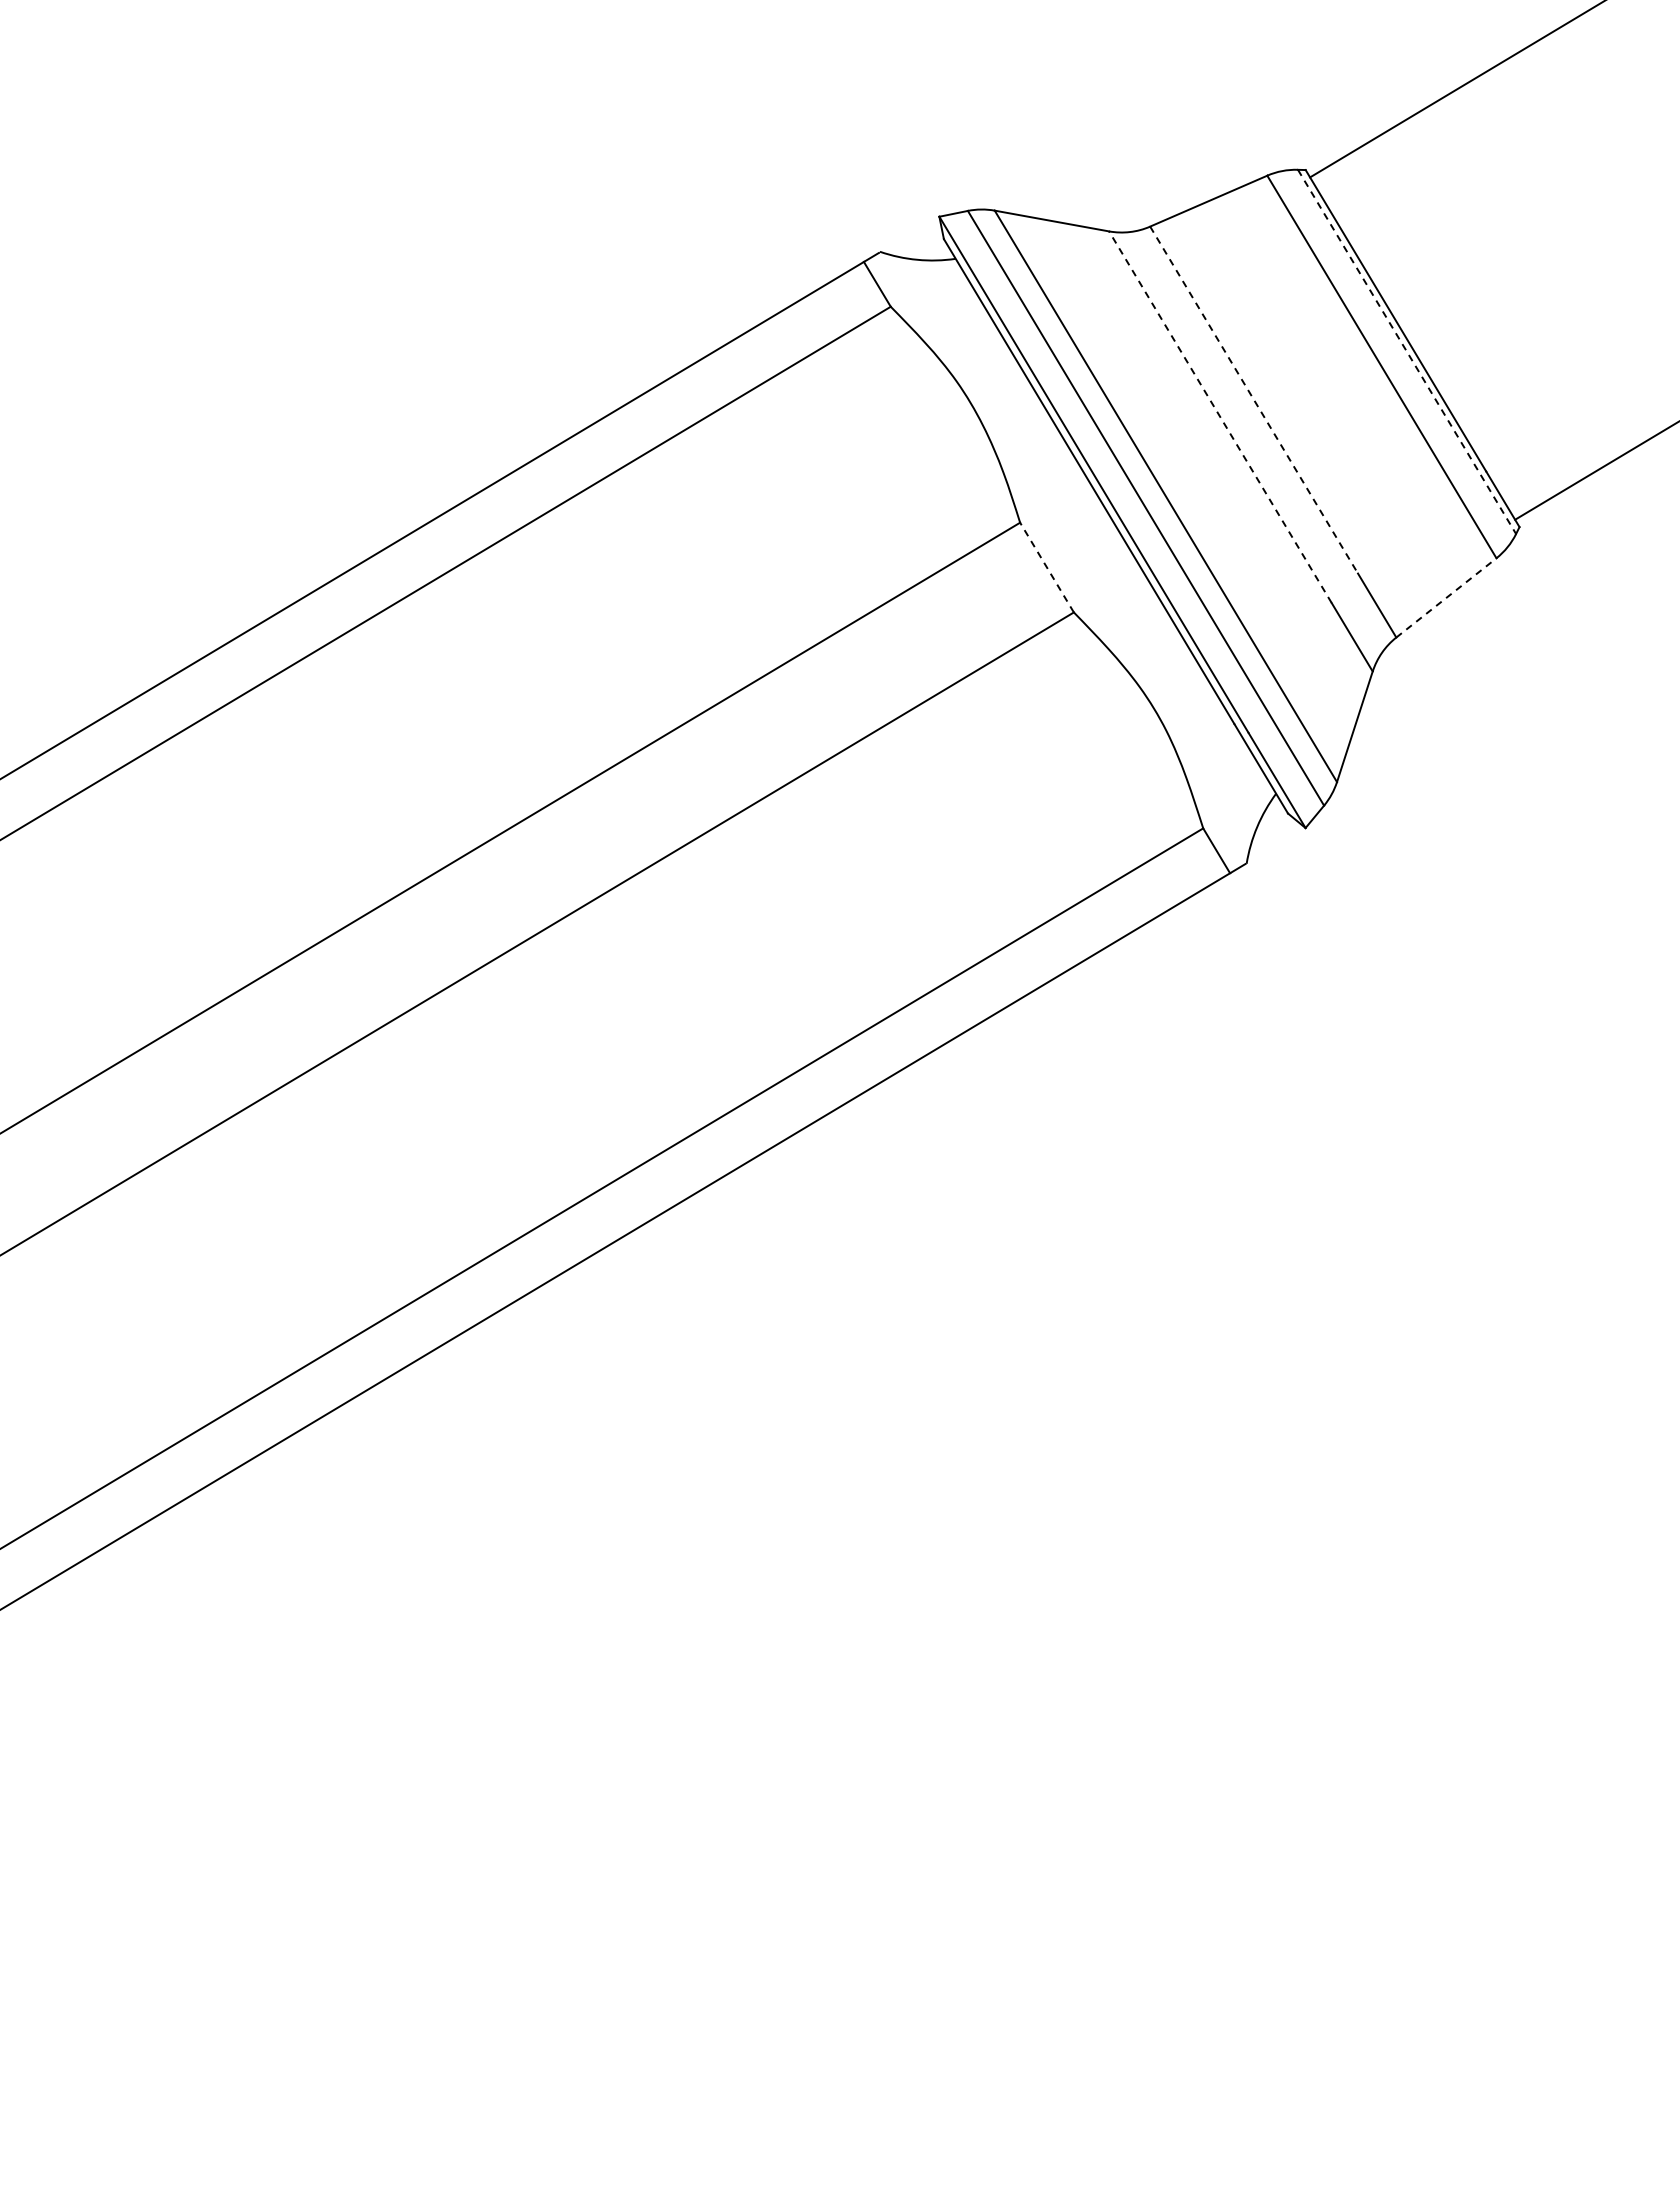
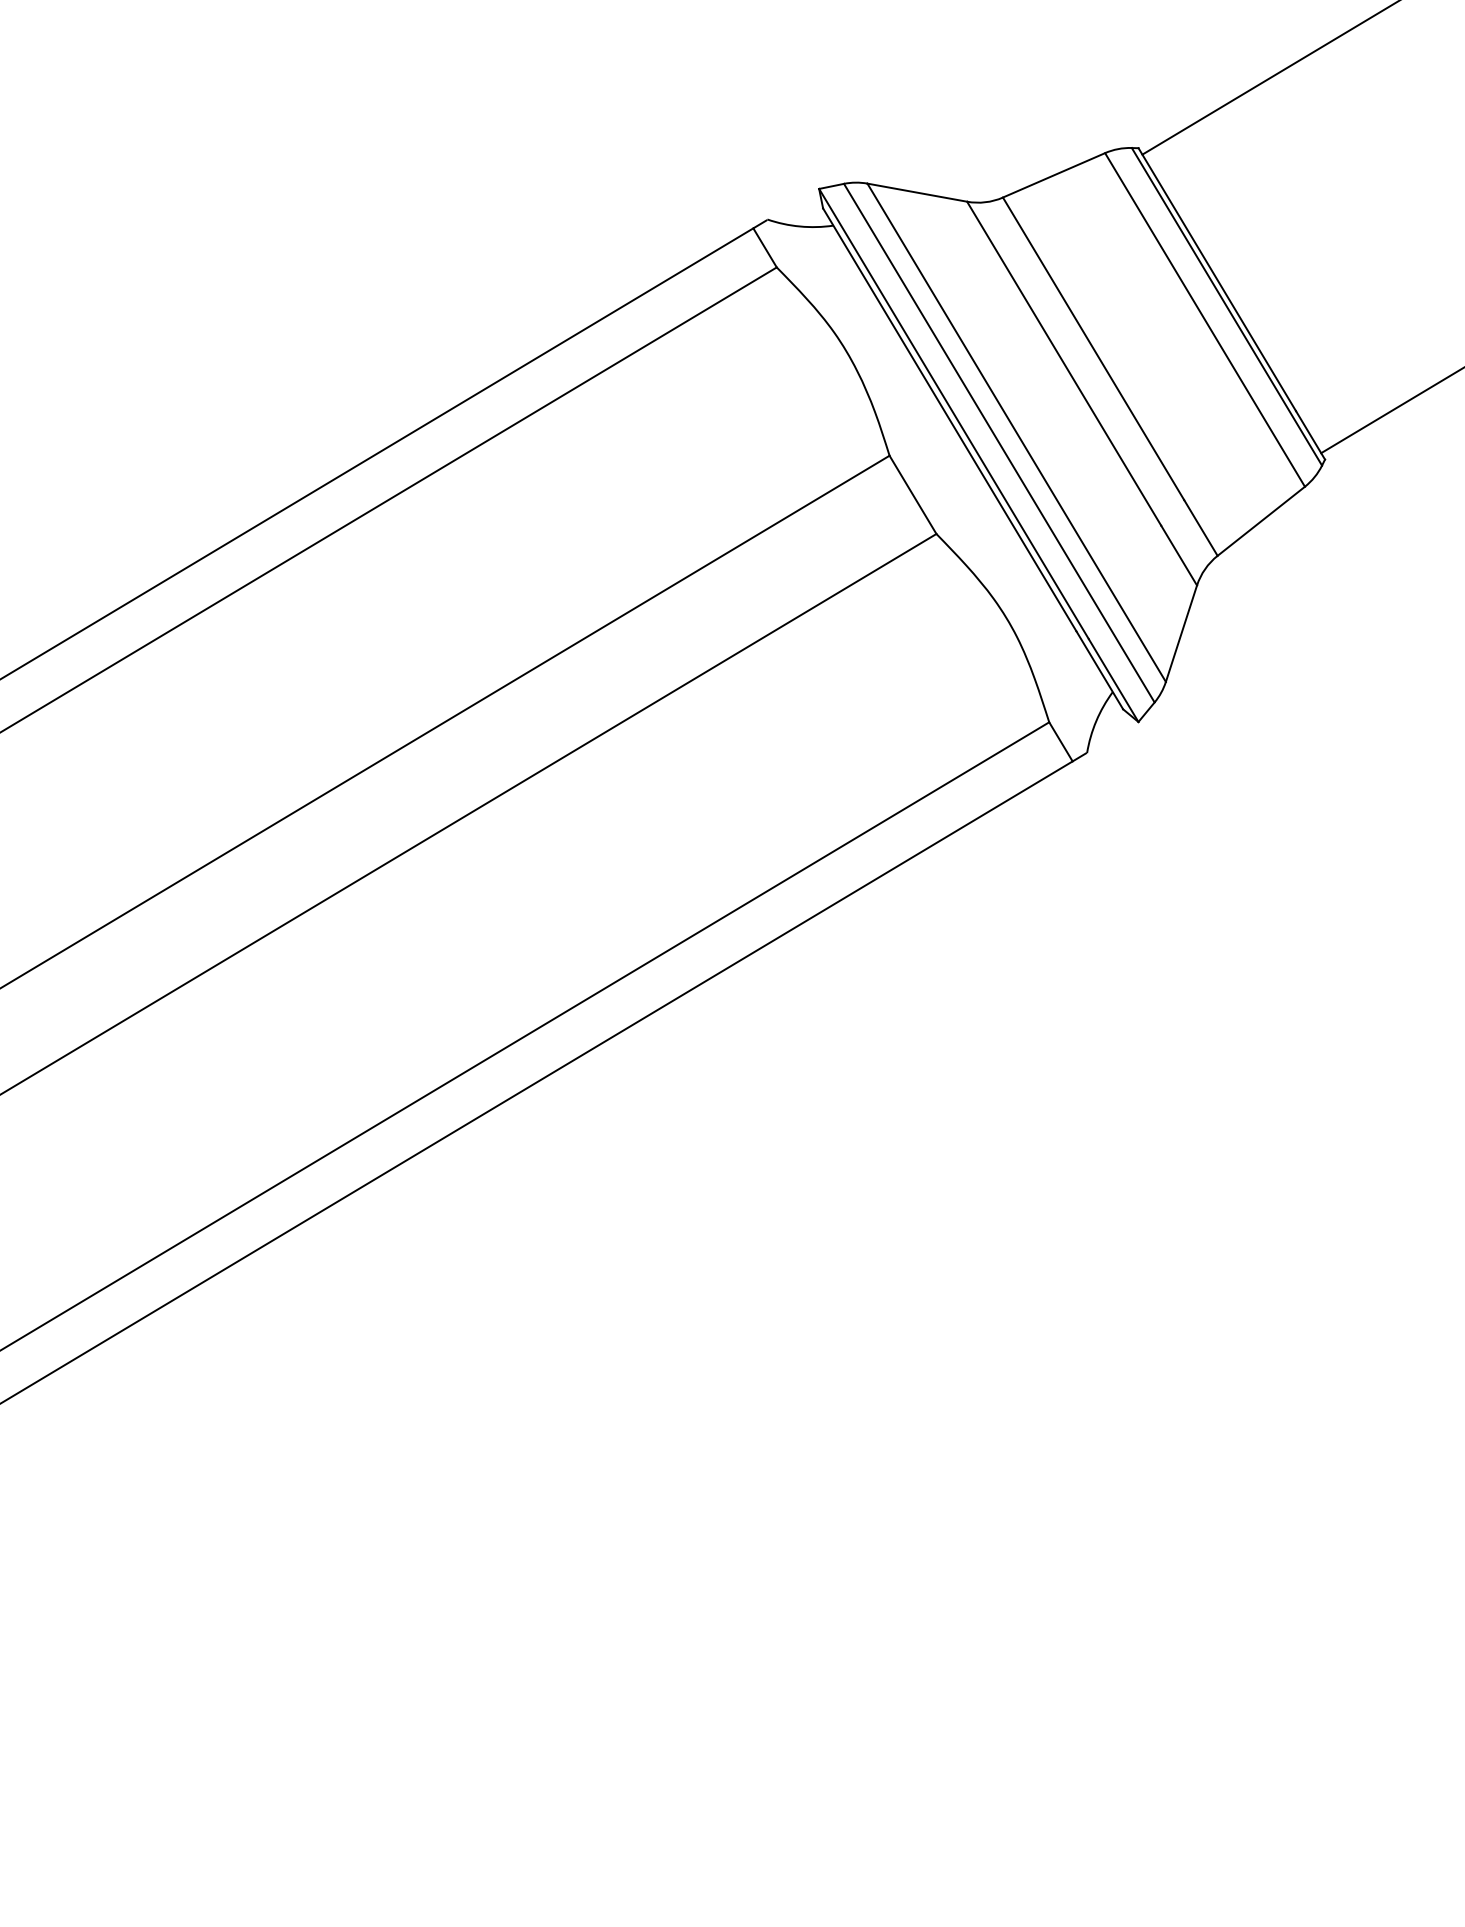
line: (1407, 352) -> (1227, 307), dashed -> solid
line: (1254, 400) -> (1093, 349), dashed -> solid
line: (1220, 417) -> (1064, 364), dashed -> solid
line: (1046, 567) -> (912, 494), dashed -> solid
line: (1446, 597) -> (1261, 520), dashed -> solid

